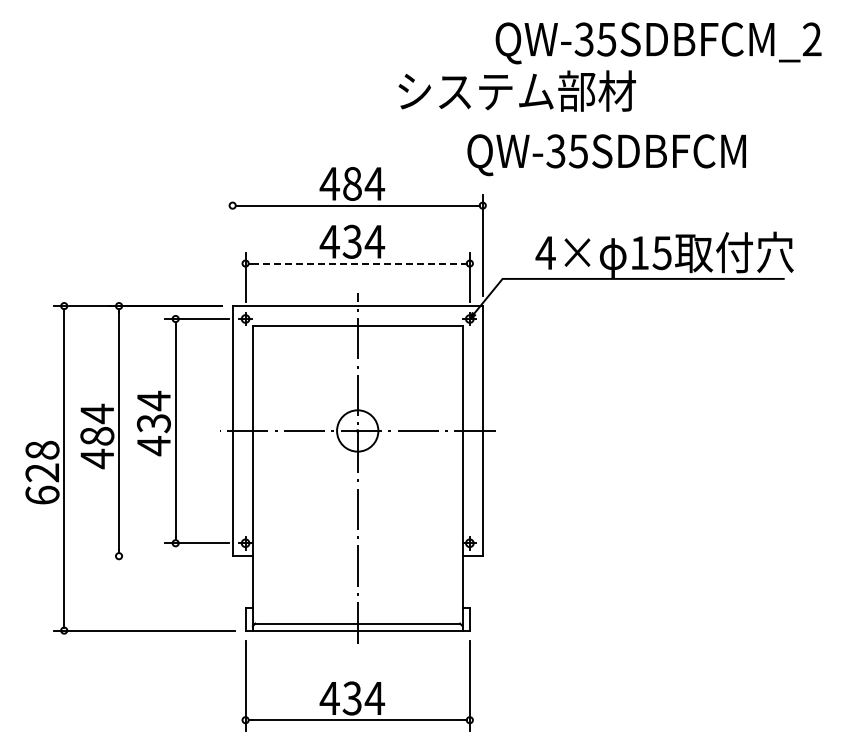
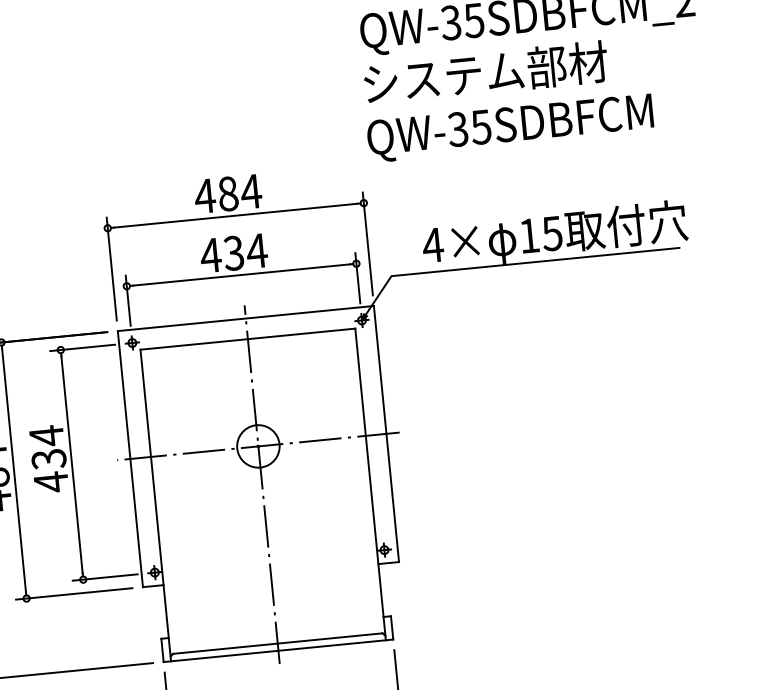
text: (516, 90) -> (485, 72), moved
text: (606, 155) -> (510, 128), moved
line: (232, 245) -> (111, 269), added
line: (357, 263) -> (241, 274), dashed -> solid
line: (165, 556) -> (74, 594), added

